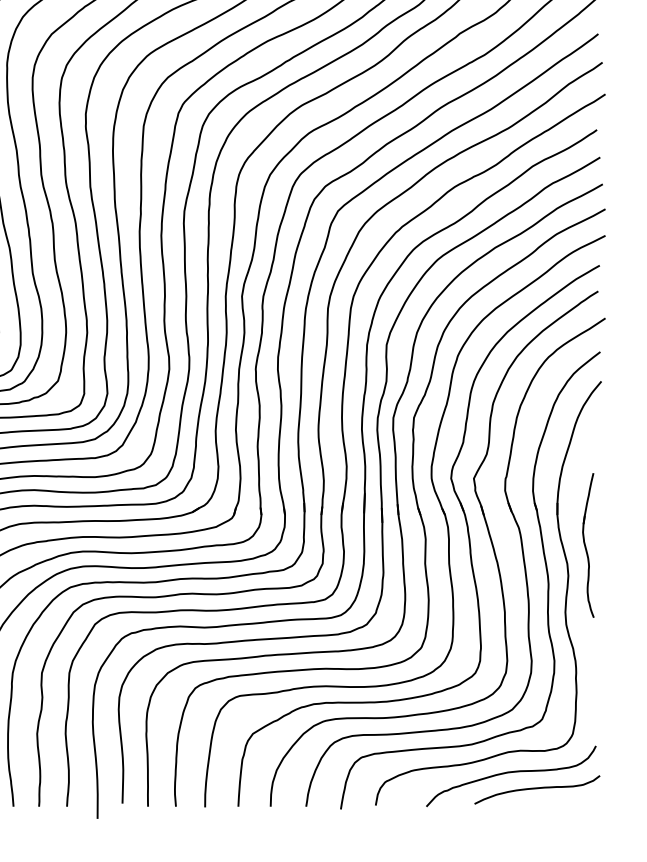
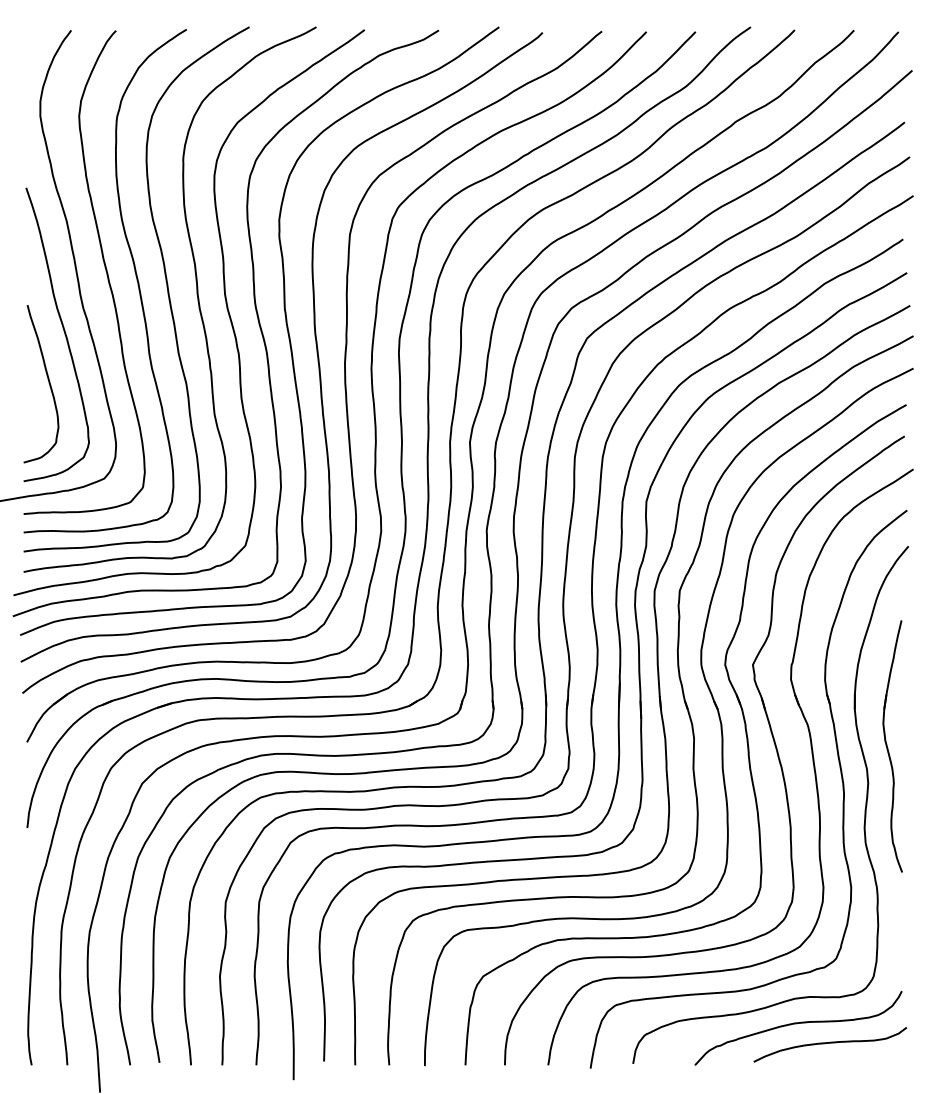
part: (588, 545) -> (892, 746), size x1.43

